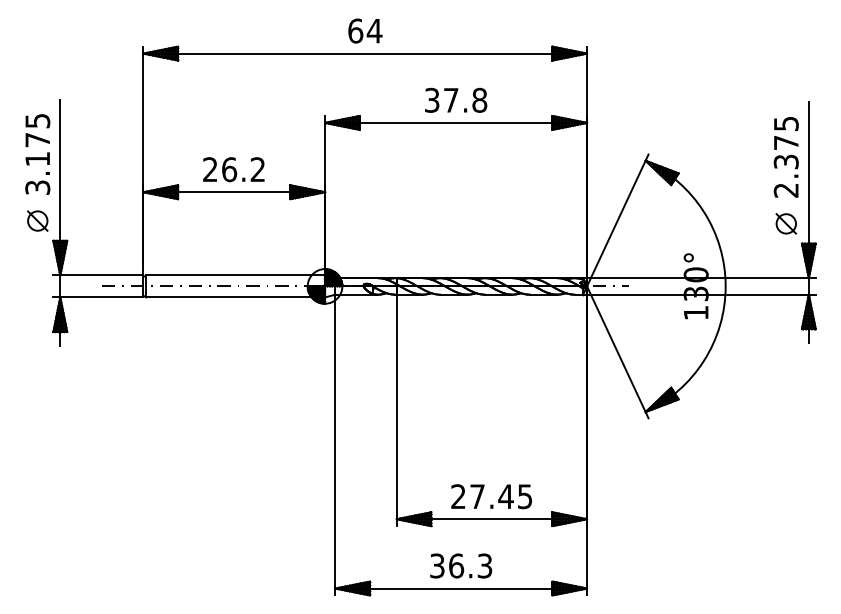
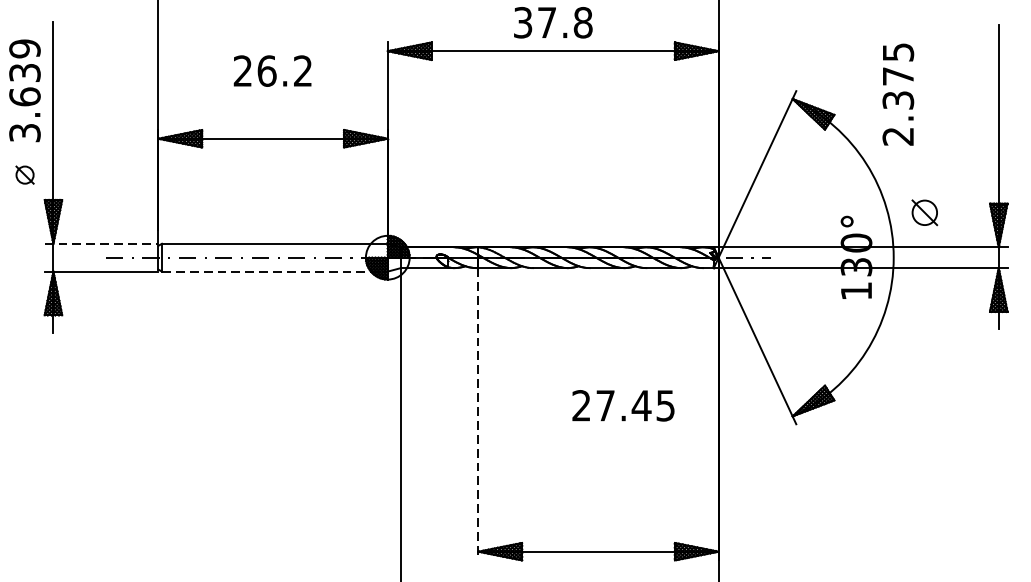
text: (37, 139) -> (24, 72), 3.175 -> 3.639
text: (785, 157) -> (897, 94), moved
text: (233, 169) -> (272, 70), moved
part: (37, 220) -> (24, 174), size x0.7
part: (786, 223) -> (925, 212), moved
line: (98, 275) -> (101, 243), solid -> dashed
line: (236, 297) -> (275, 271), solid -> dashed
line: (396, 410) -> (478, 414), solid -> dashed
text: (491, 496) -> (623, 405), moved

